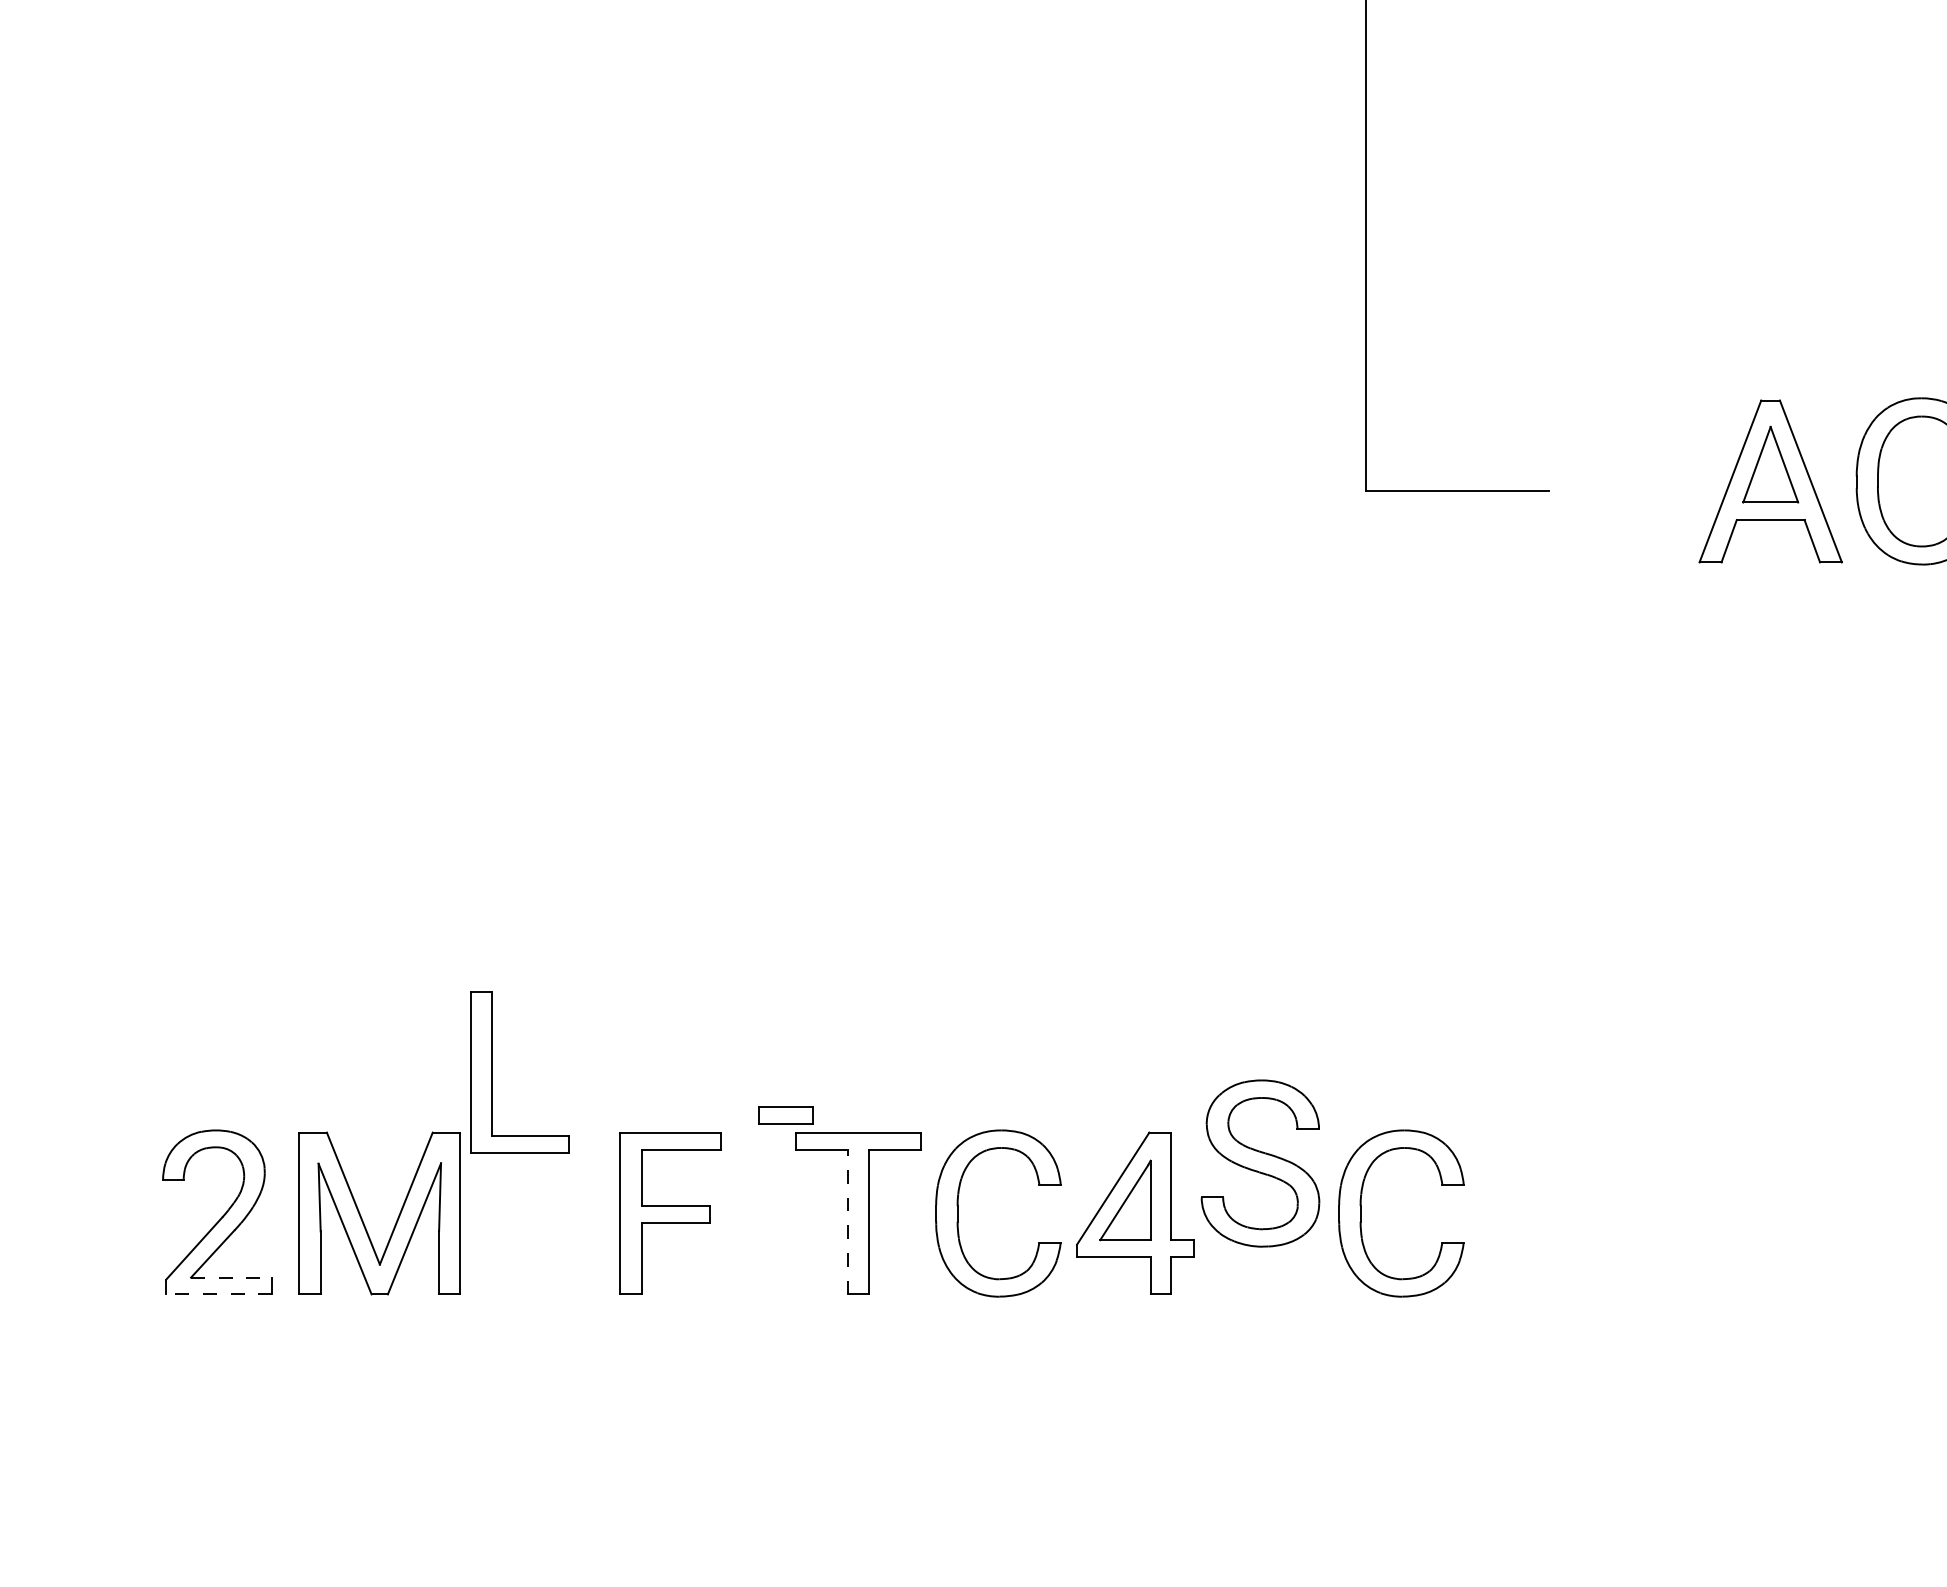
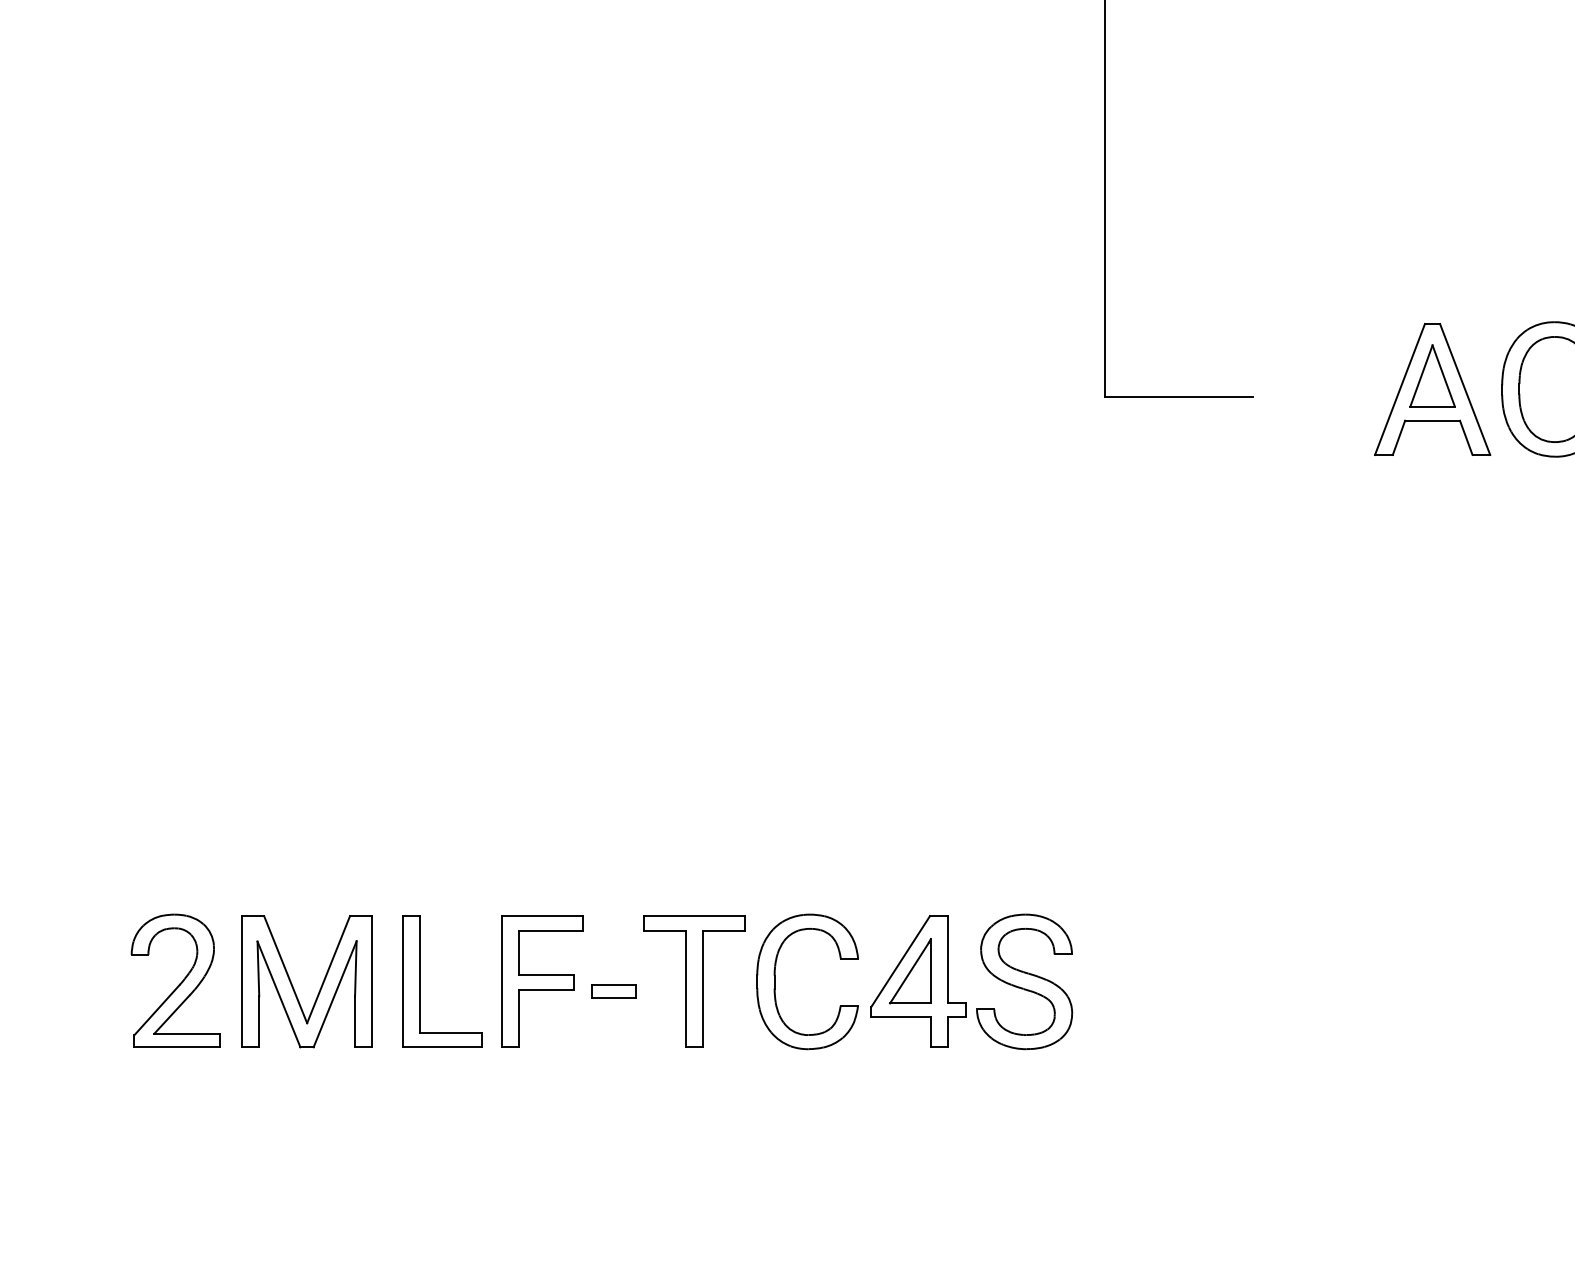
part: (492, 1072) -> (420, 981), moved
part: (785, 1115) -> (613, 991), moved
part: (1260, 1163) -> (1024, 981), moved
part: (1361, 1213) -> (1101, 981), removed
line: (847, 1221) -> (685, 988), dashed -> solid
line: (231, 1277) -> (187, 1033), dashed -> solid
line: (219, 1294) -> (177, 1047), dashed -> solid

